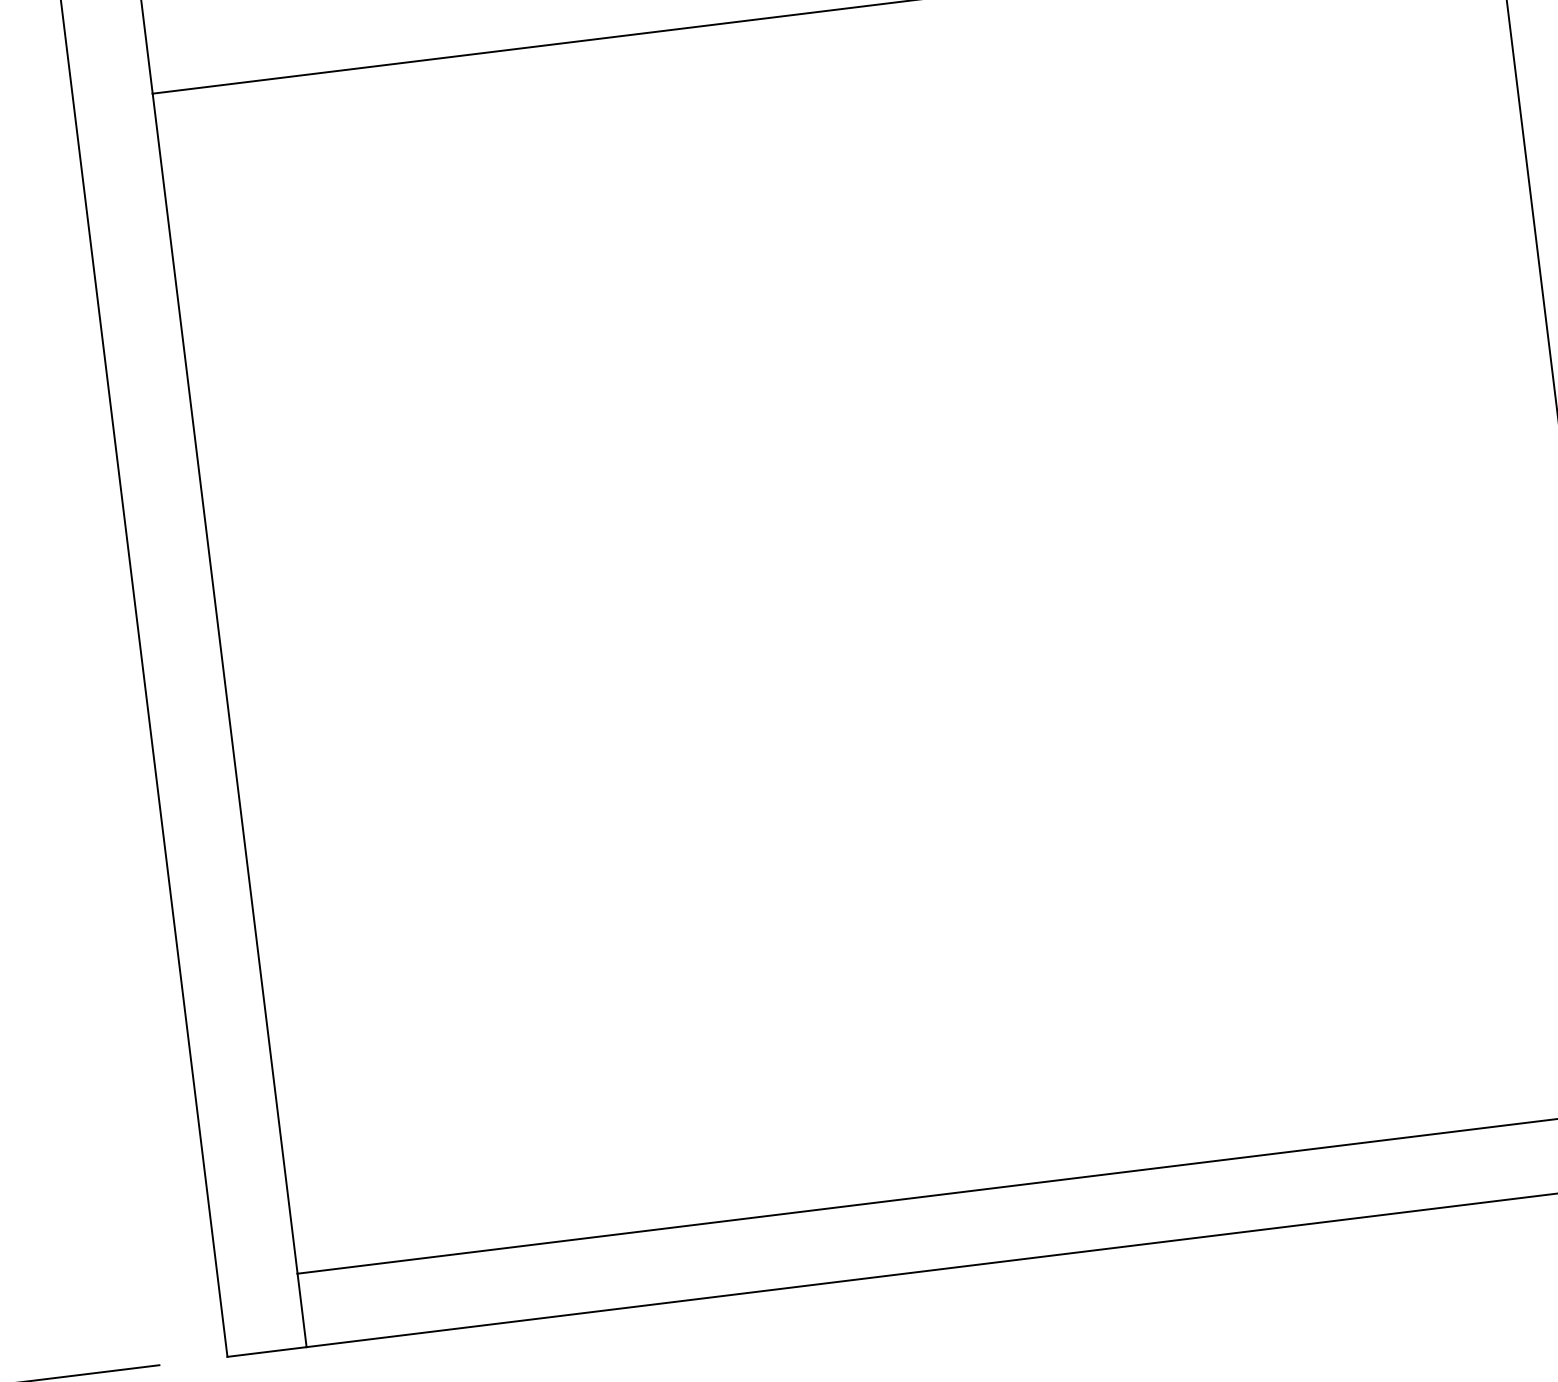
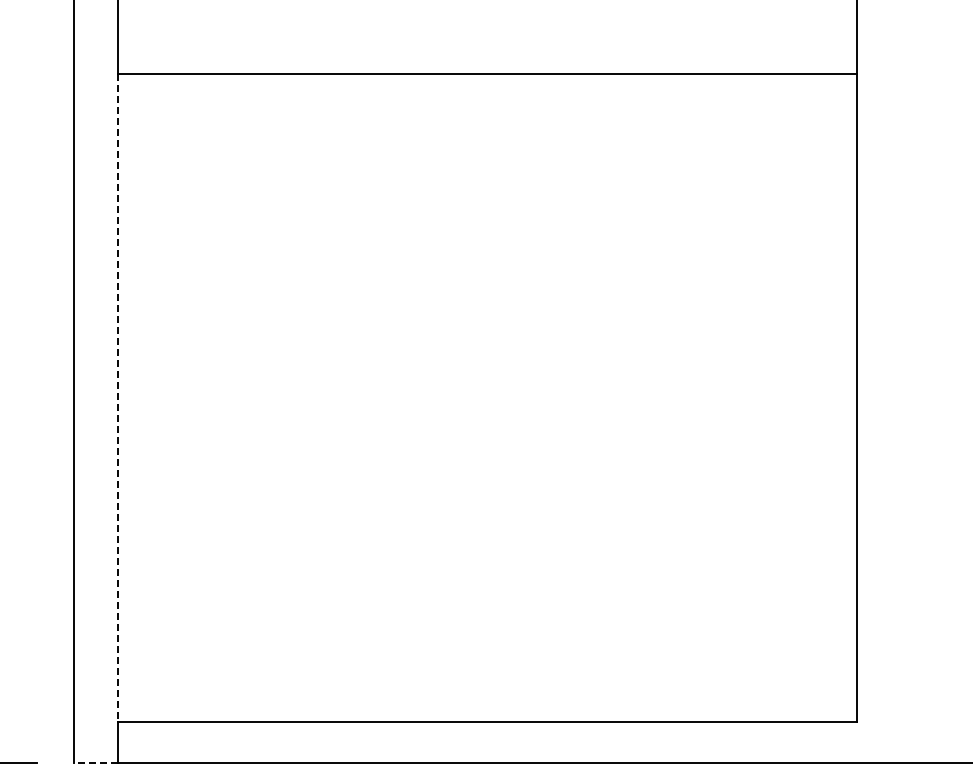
line: (224, 683) -> (117, 398), solid -> dashed
line: (267, 1351) -> (96, 762), solid -> dashed

